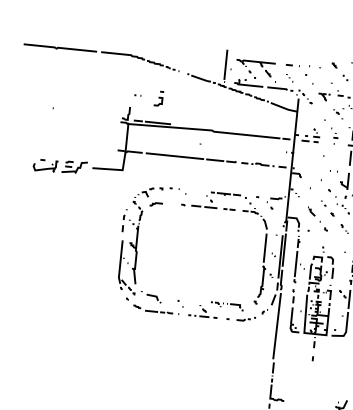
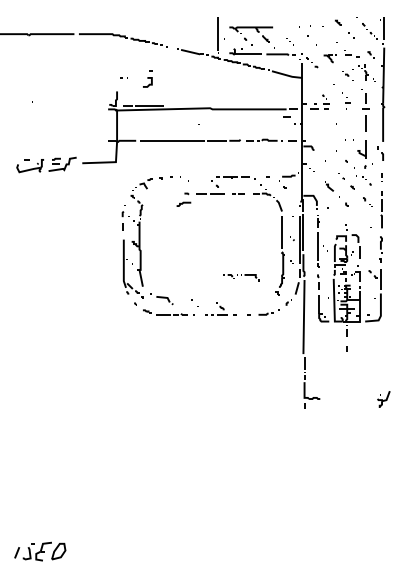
line: (288, 64) -> (286, 116), moved
curve: (155, 203) -> (183, 203), moved
part: (227, 306) -> (241, 277), moved

